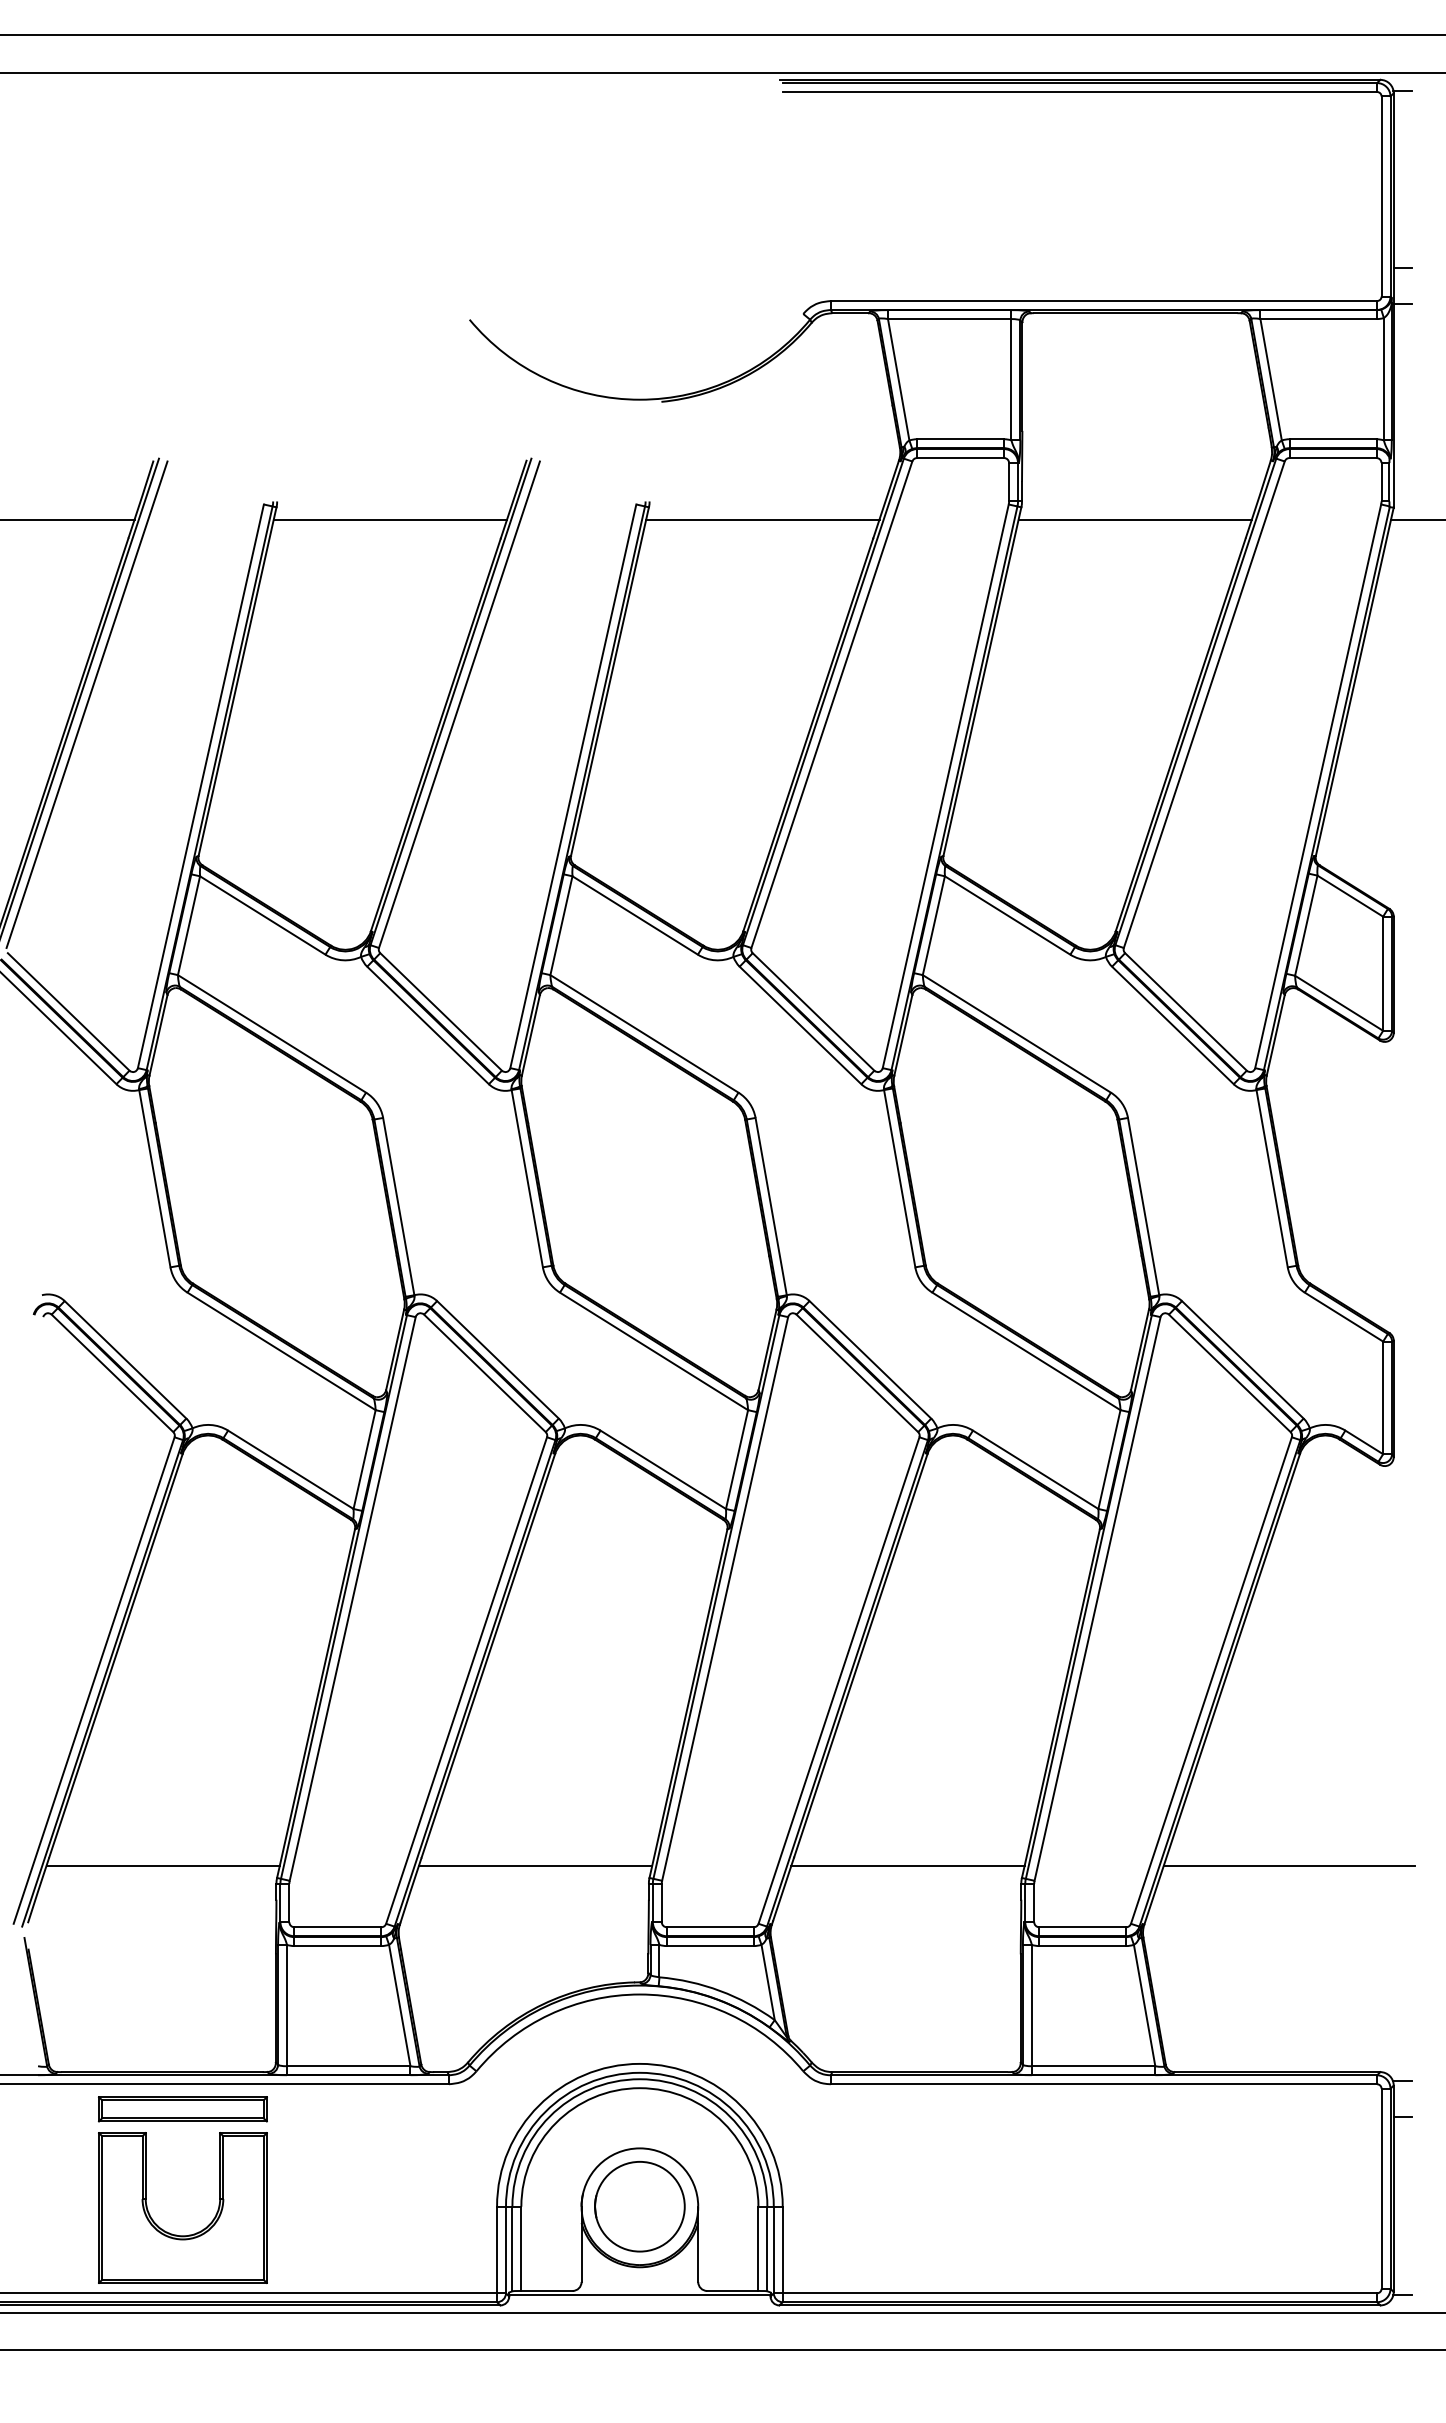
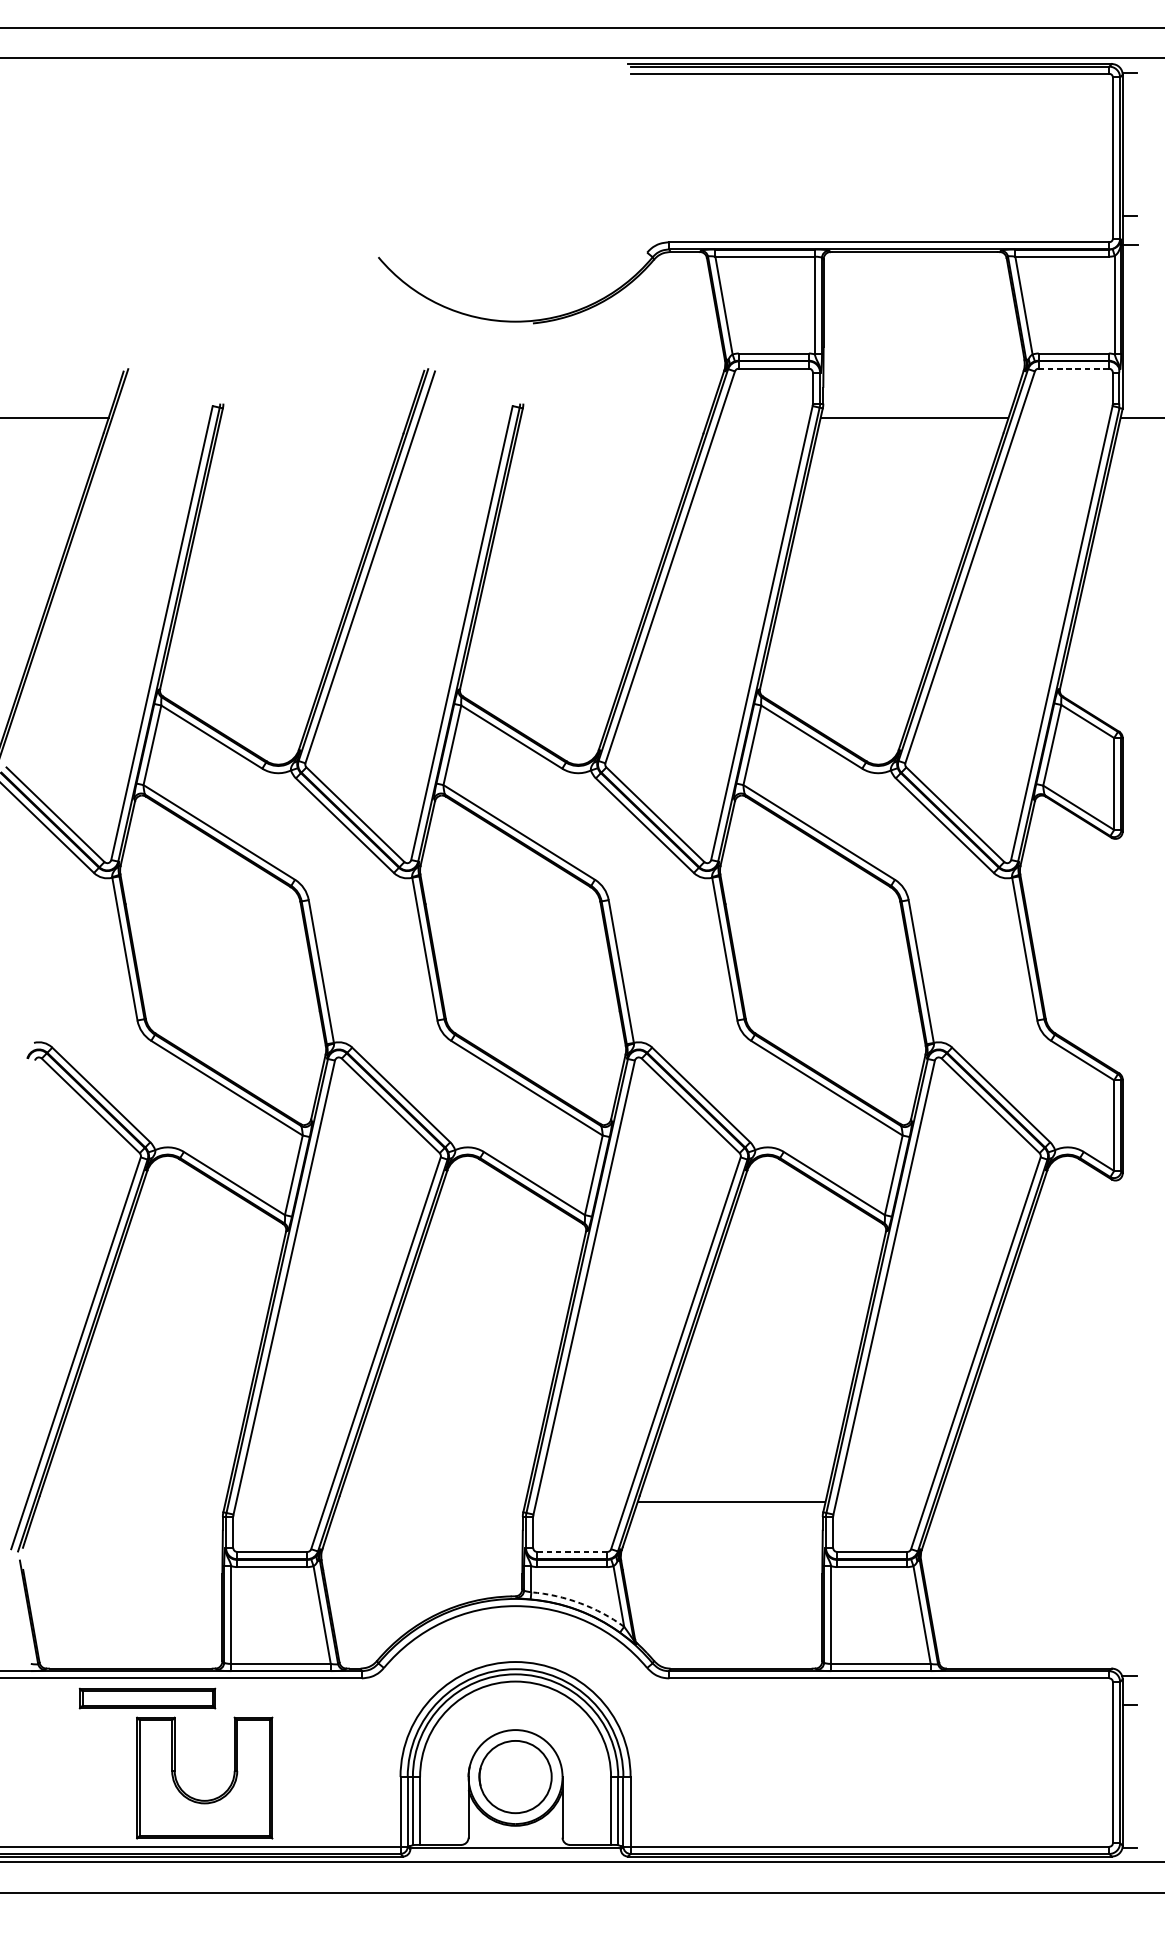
line: (1332, 458) -> (1073, 369), solid -> dashed
line: (390, 519) -> (314, 418), removed
line: (762, 519) -> (614, 418), removed
line: (86, 704) -> (69, 567), removed
line: (162, 1865) -> (131, 1502), removed
line: (535, 1865) -> (431, 1502), removed
line: (1289, 1865) -> (1038, 1502), removed
line: (710, 1927) -> (572, 1552), solid -> dashed
arc: (720, 1990) -> (580, 1602), solid -> dashed
part: (176, 2234) -> (199, 1799), moved

